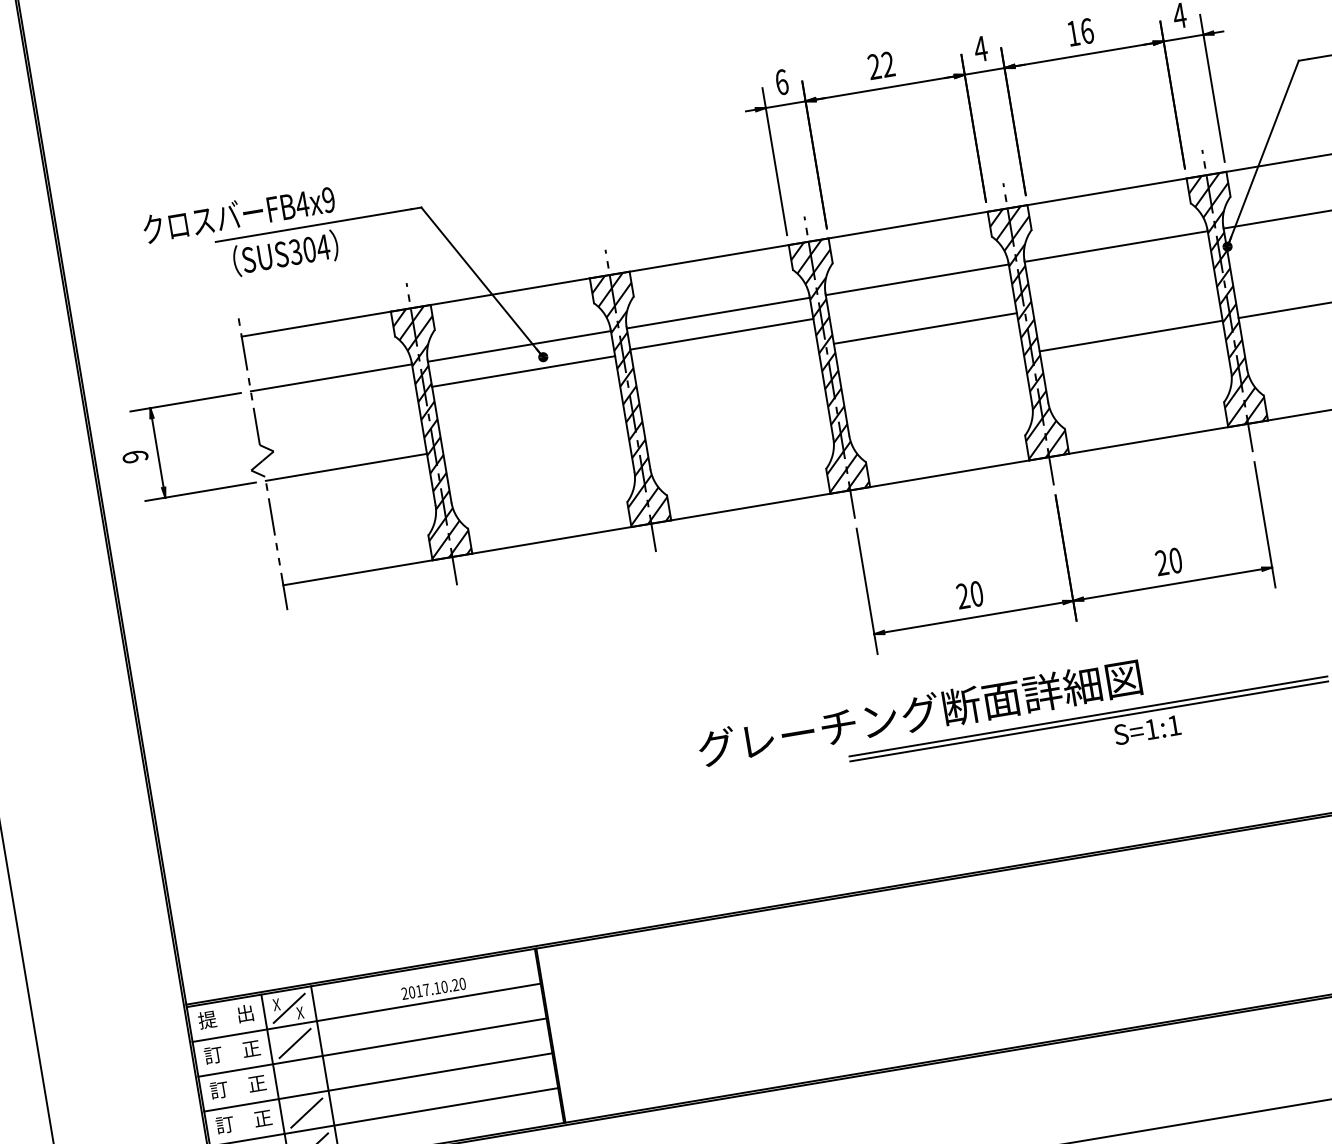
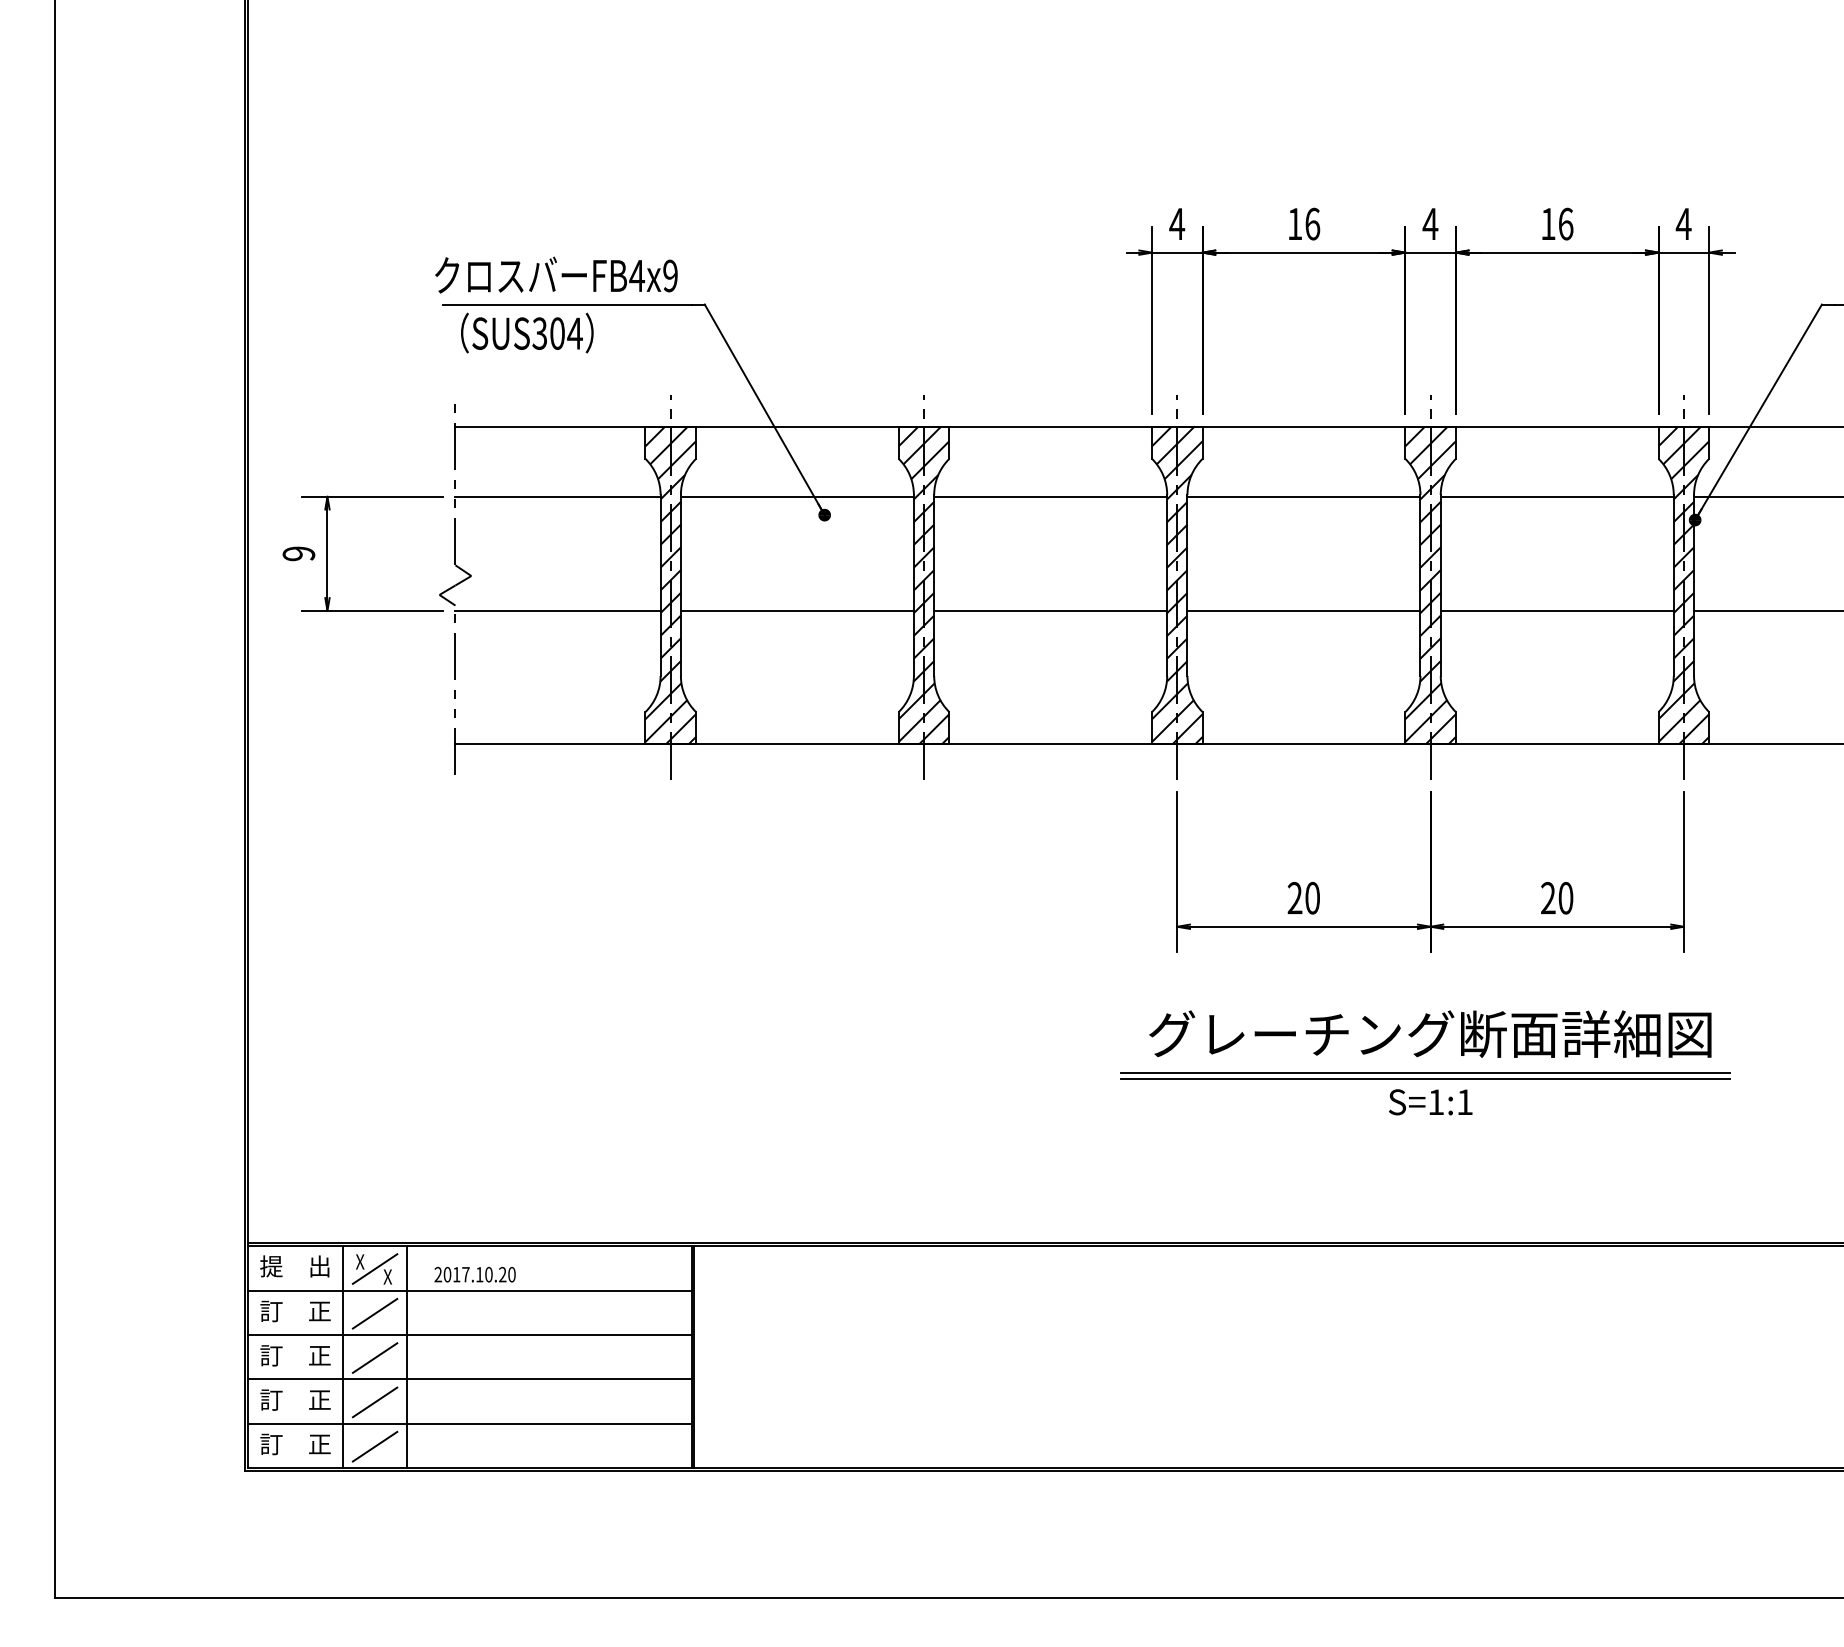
text: (880, 65) -> (1303, 223), 22 -> 16
text: (782, 81) -> (1177, 223), 6 -> 4
text: (238, 213) -> (556, 274), moved
line: (925, 328) -> (1303, 610), moved
line: (721, 334) -> (1050, 610), moved
line: (522, 371) -> (796, 610), moved
text: (919, 712) -> (1430, 1033), moved
text: (1147, 730) -> (1430, 1102), moved
text: (433, 988) -> (474, 1274), moved
line: (300, 1077) -> (374, 1357), added

